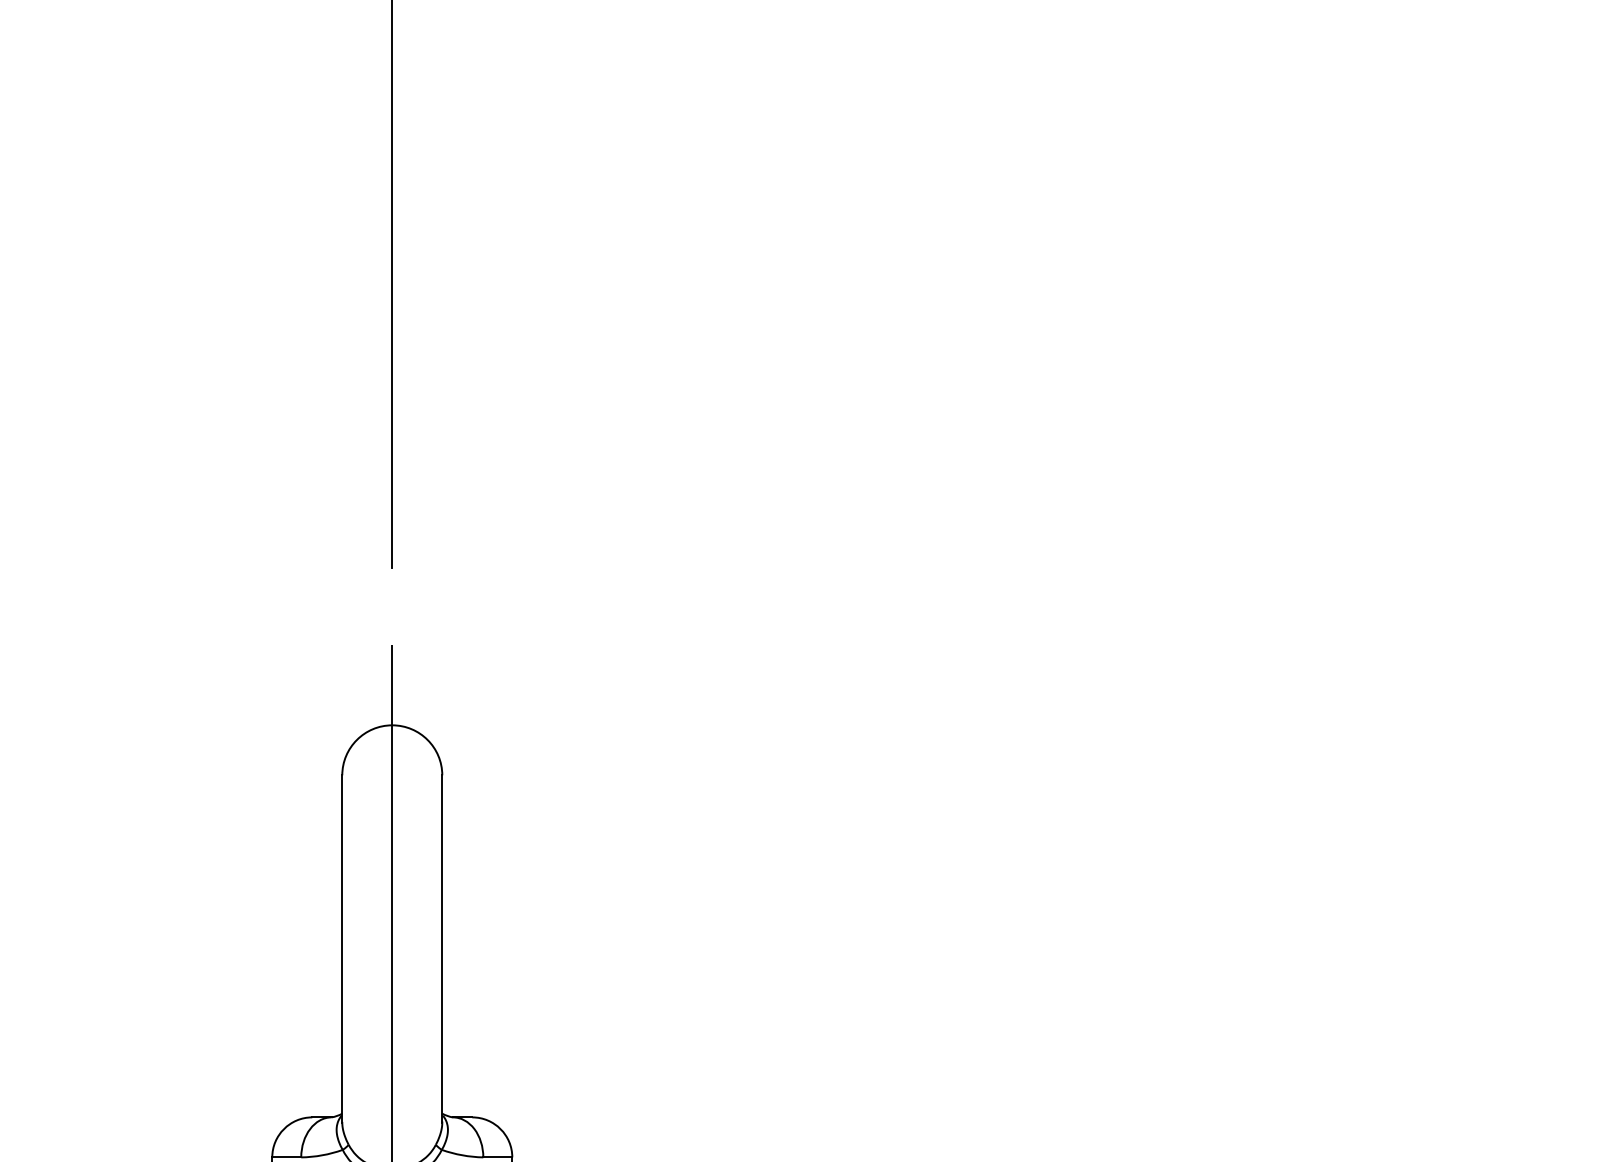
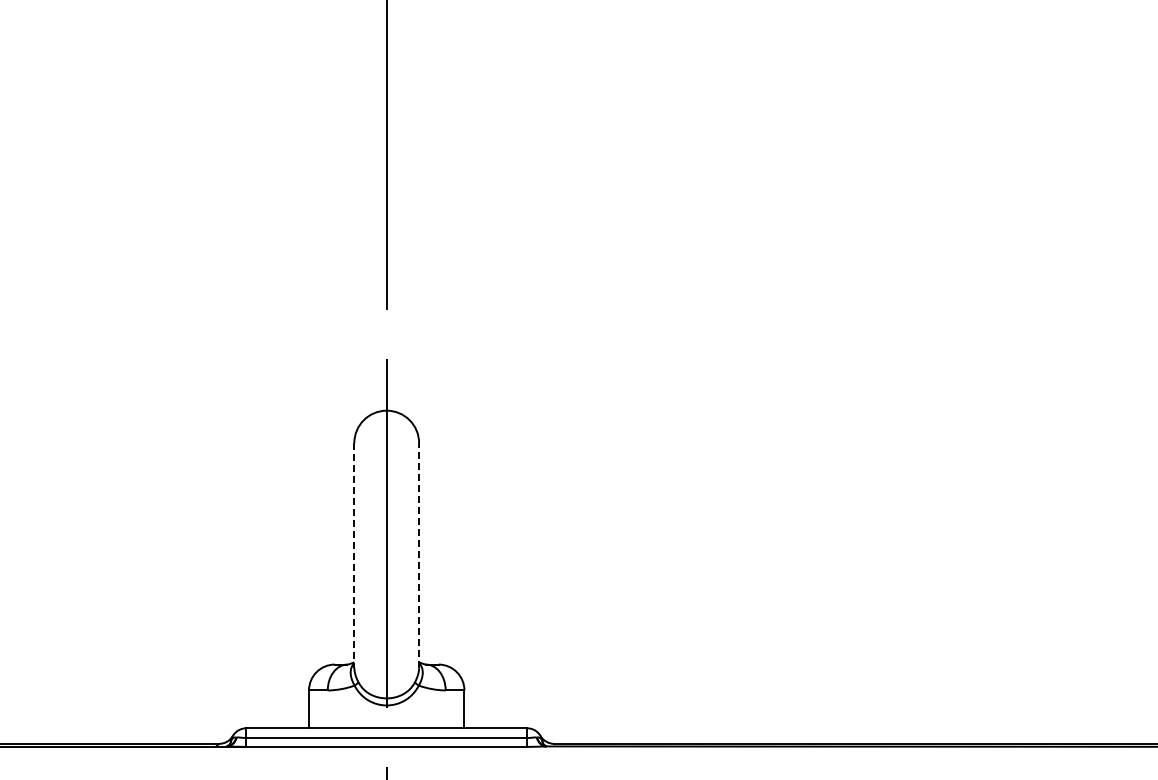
line: (442, 948) -> (419, 555), solid -> dashed
line: (342, 950) -> (354, 556), solid -> dashed

